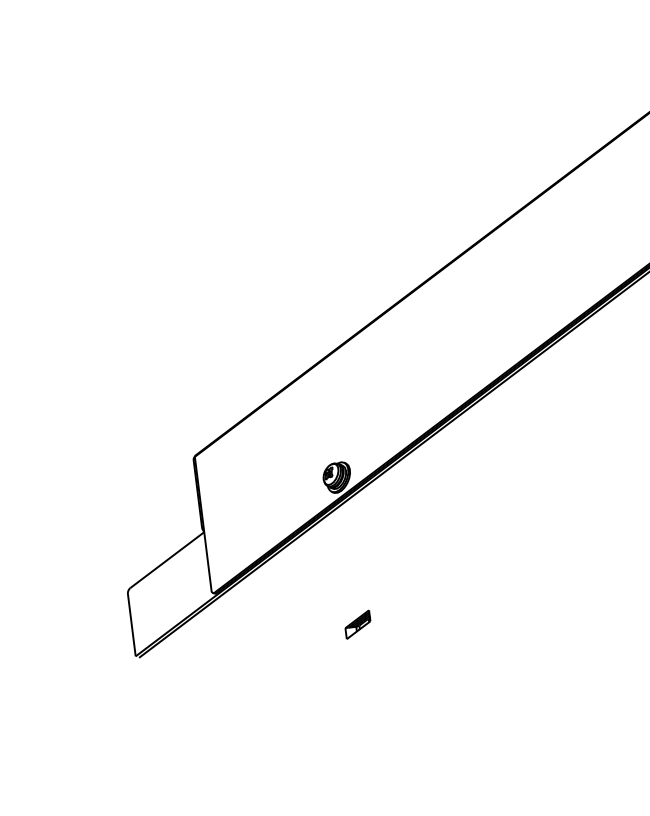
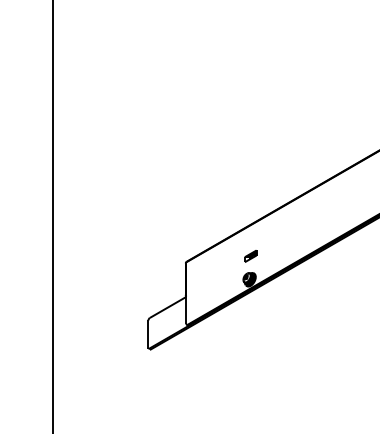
part: (357, 625) -> (250, 256), moved

